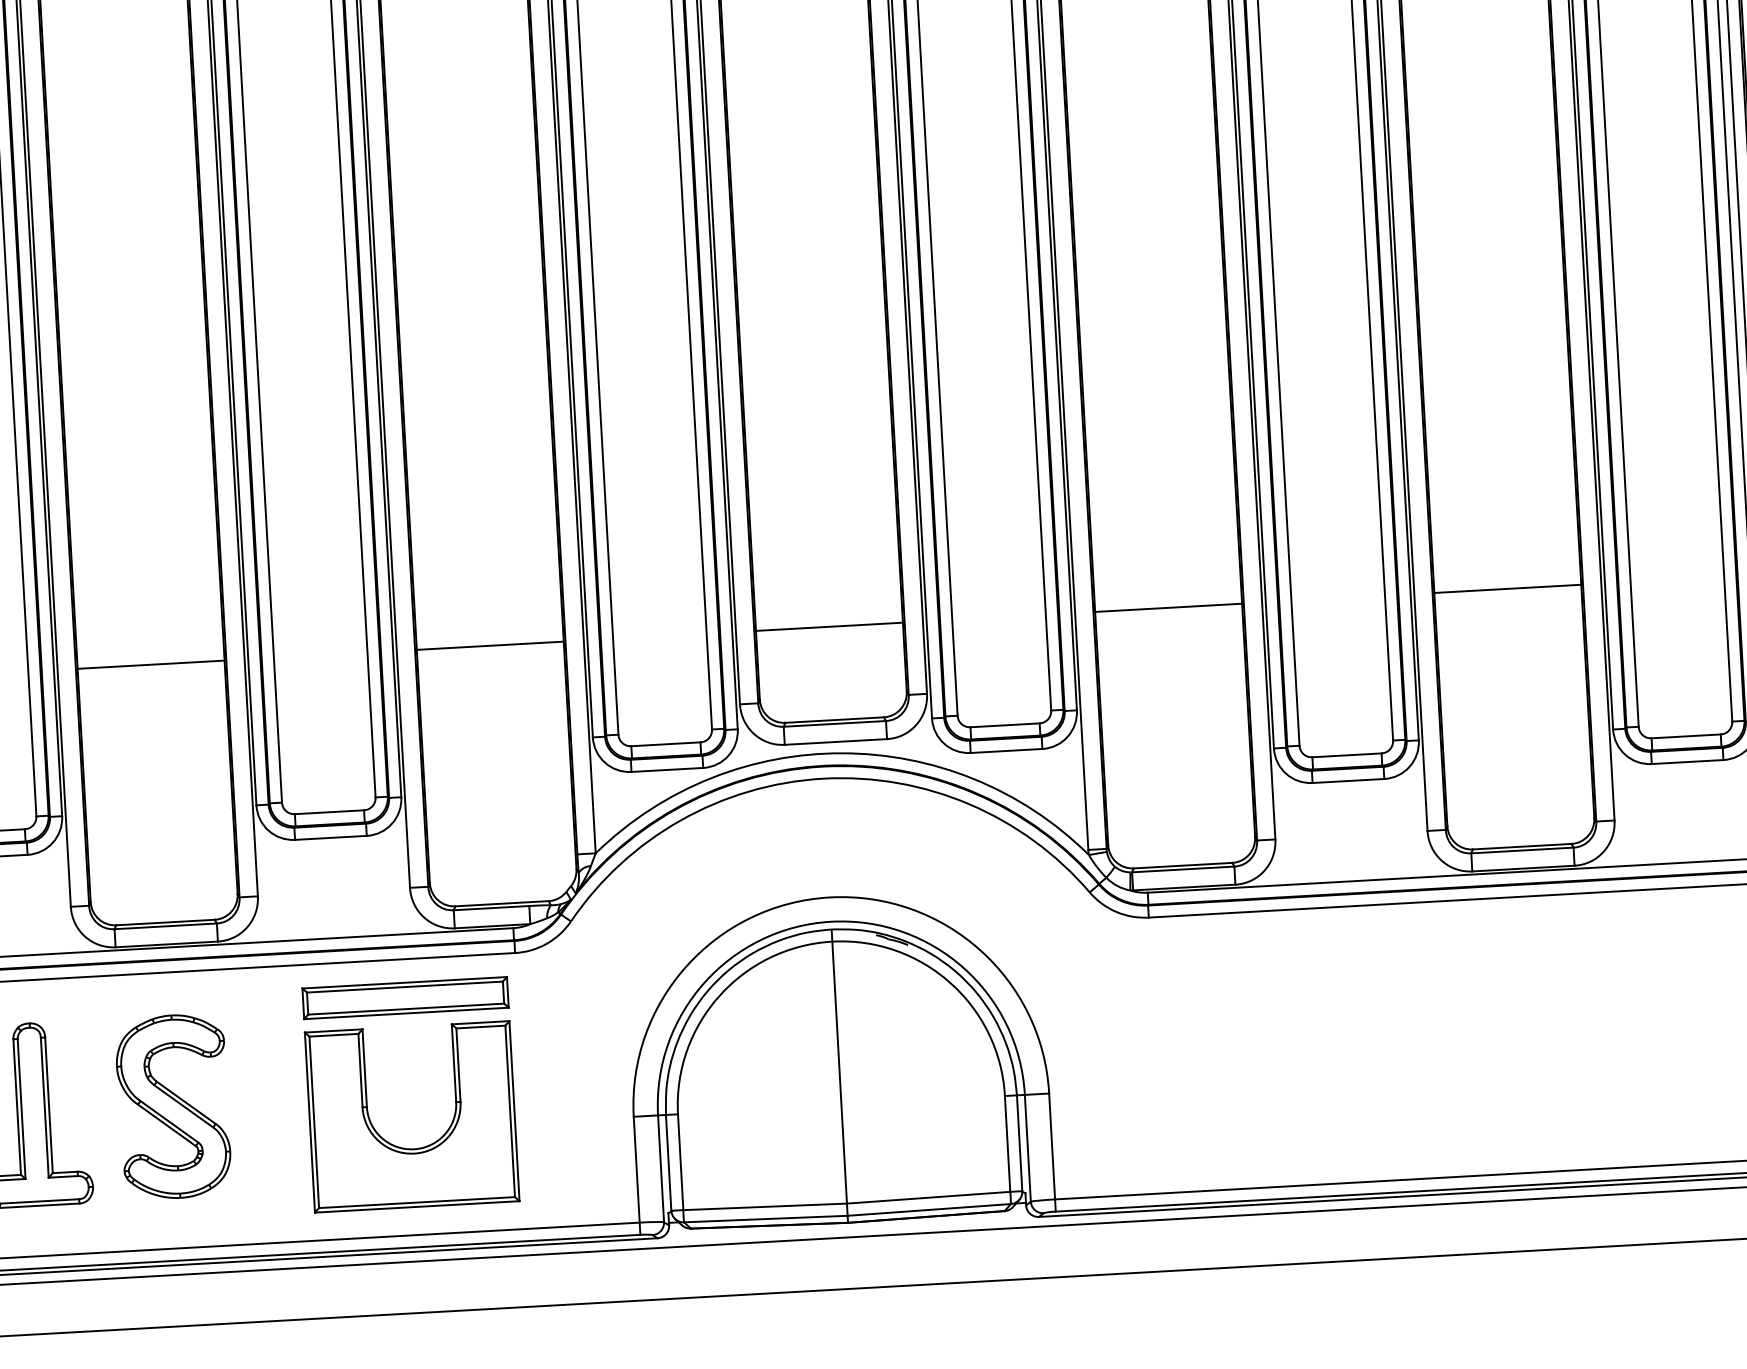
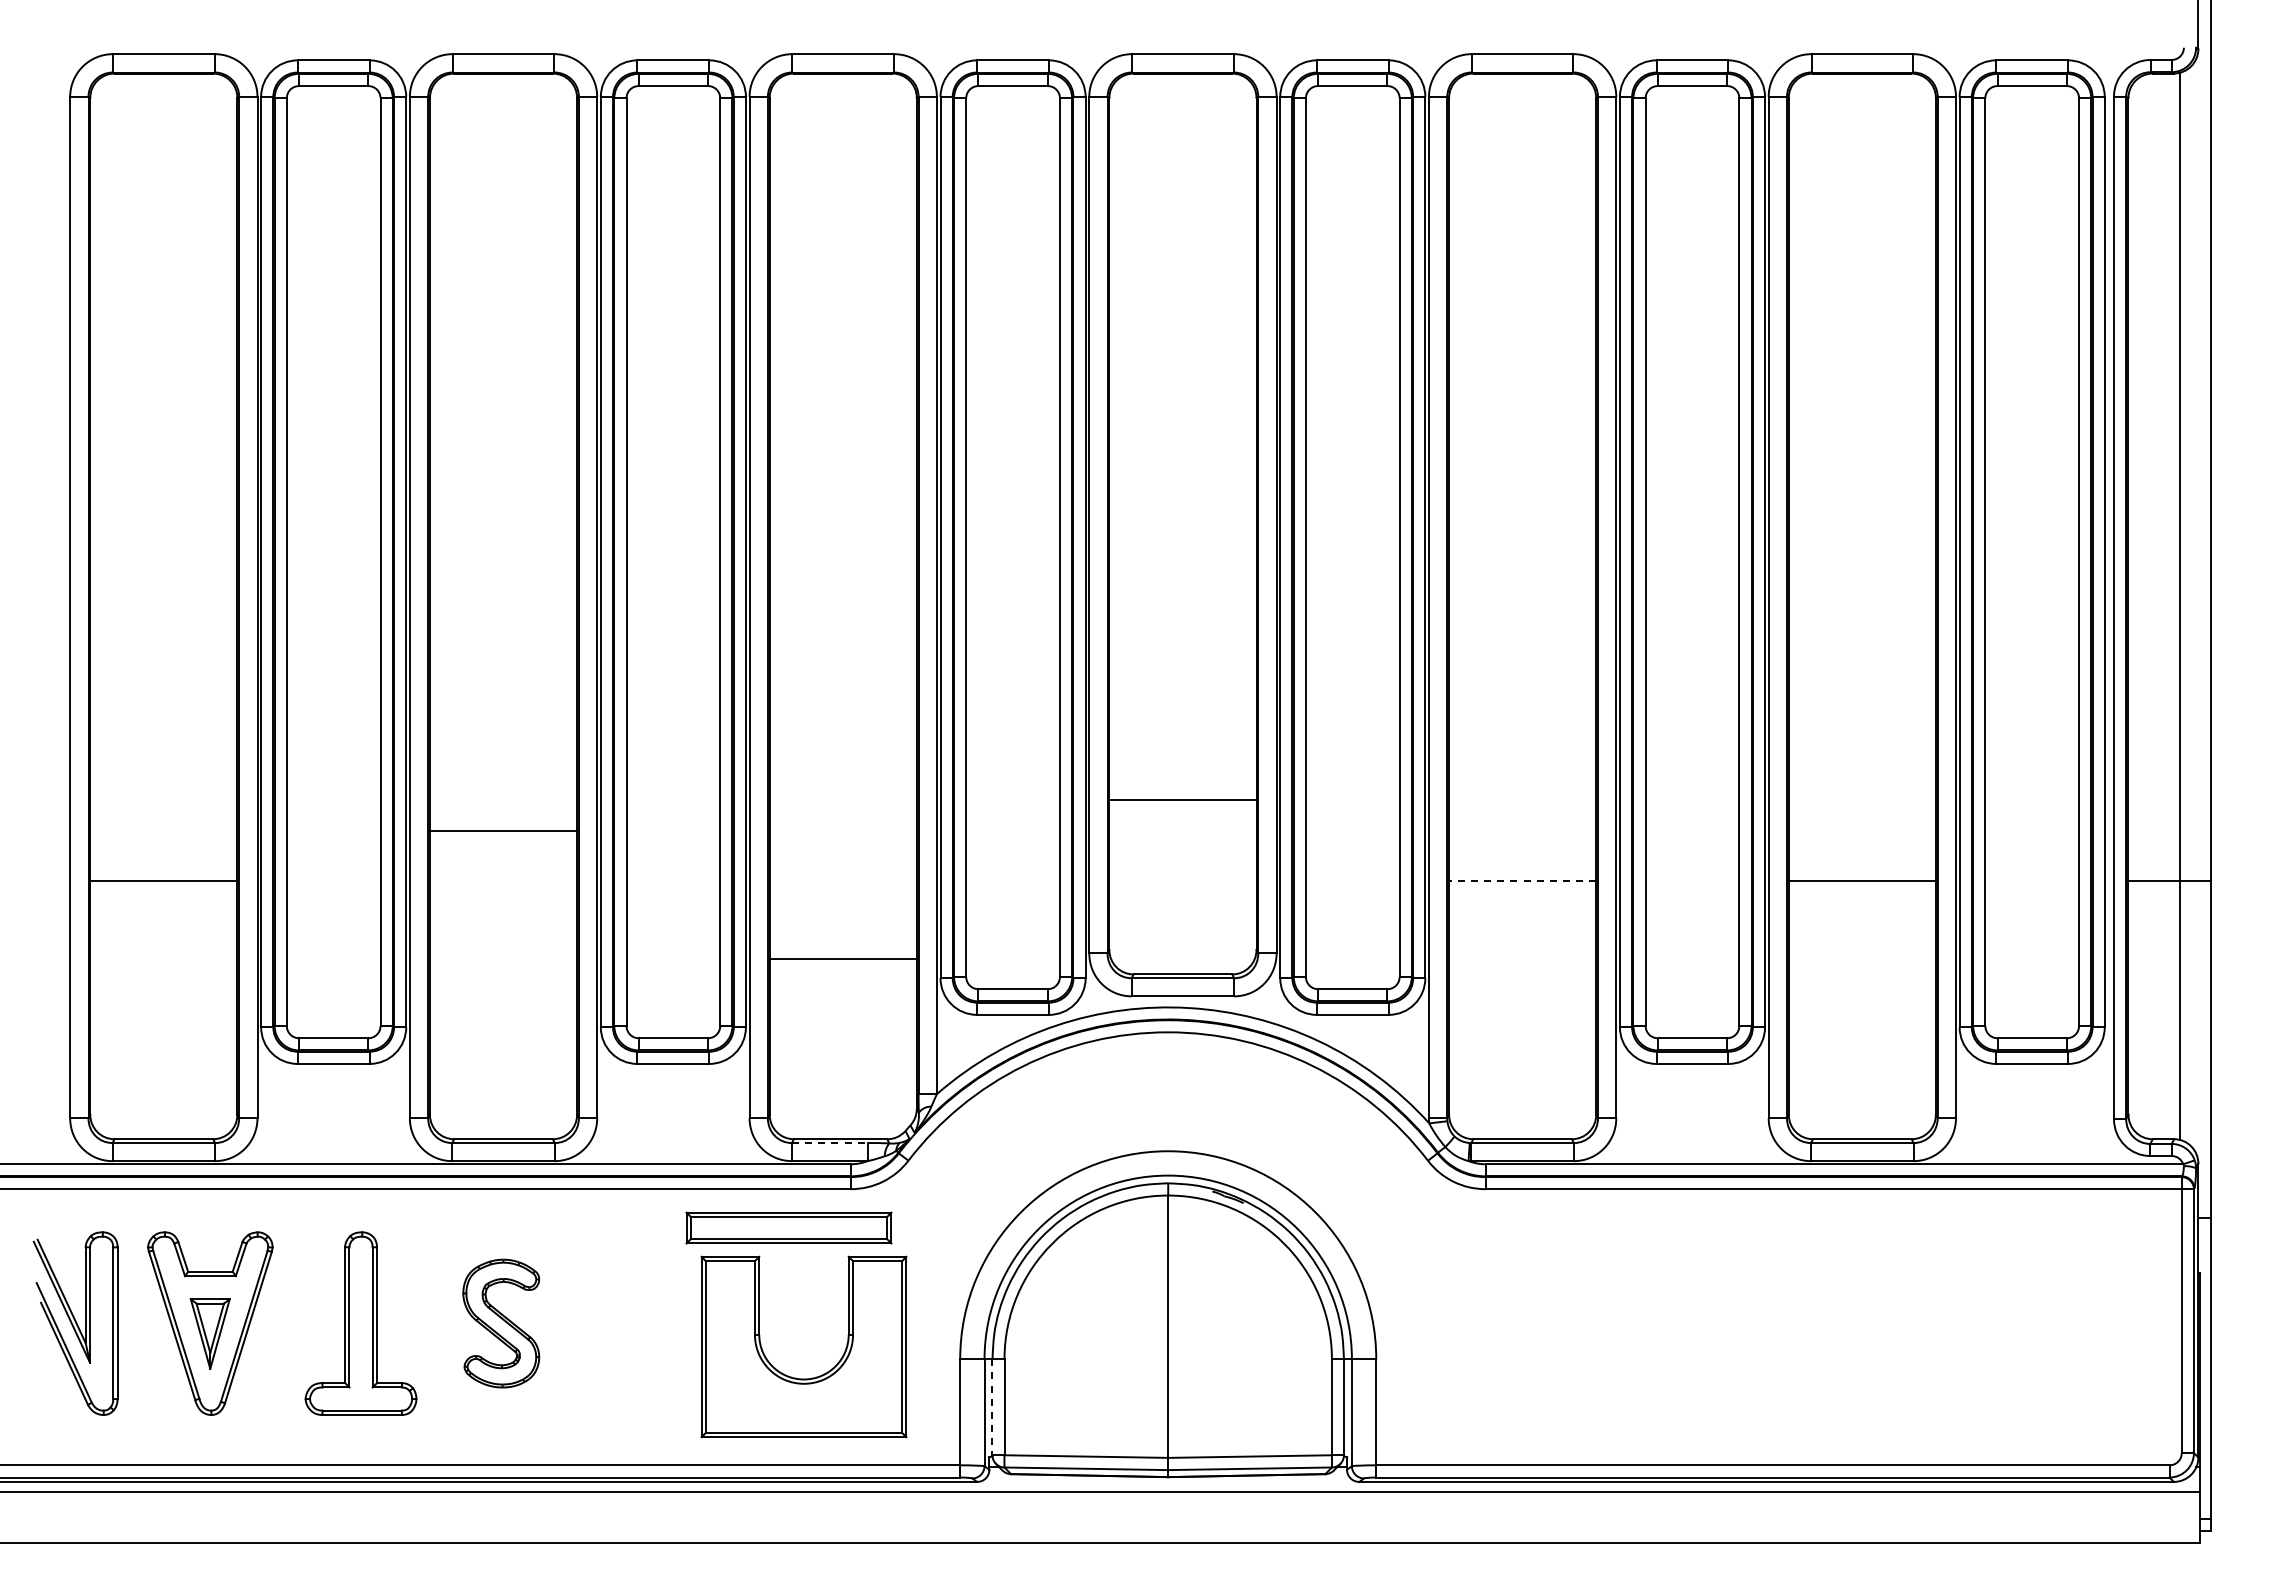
line: (1168, 608) -> (1522, 881), solid -> dashed
line: (829, 627) -> (1182, 800), moved
line: (489, 646) -> (842, 959), moved
line: (151, 665) -> (503, 831), moved
line: (491, 908) -> (829, 1143), solid -> dashed
part: (405, 997) -> (788, 1227), moved
part: (173, 1106) -> (501, 1323), size x0.7
part: (406, 1147) -> (796, 1377), moved
line: (668, 1163) -> (992, 1407), solid -> dashed

